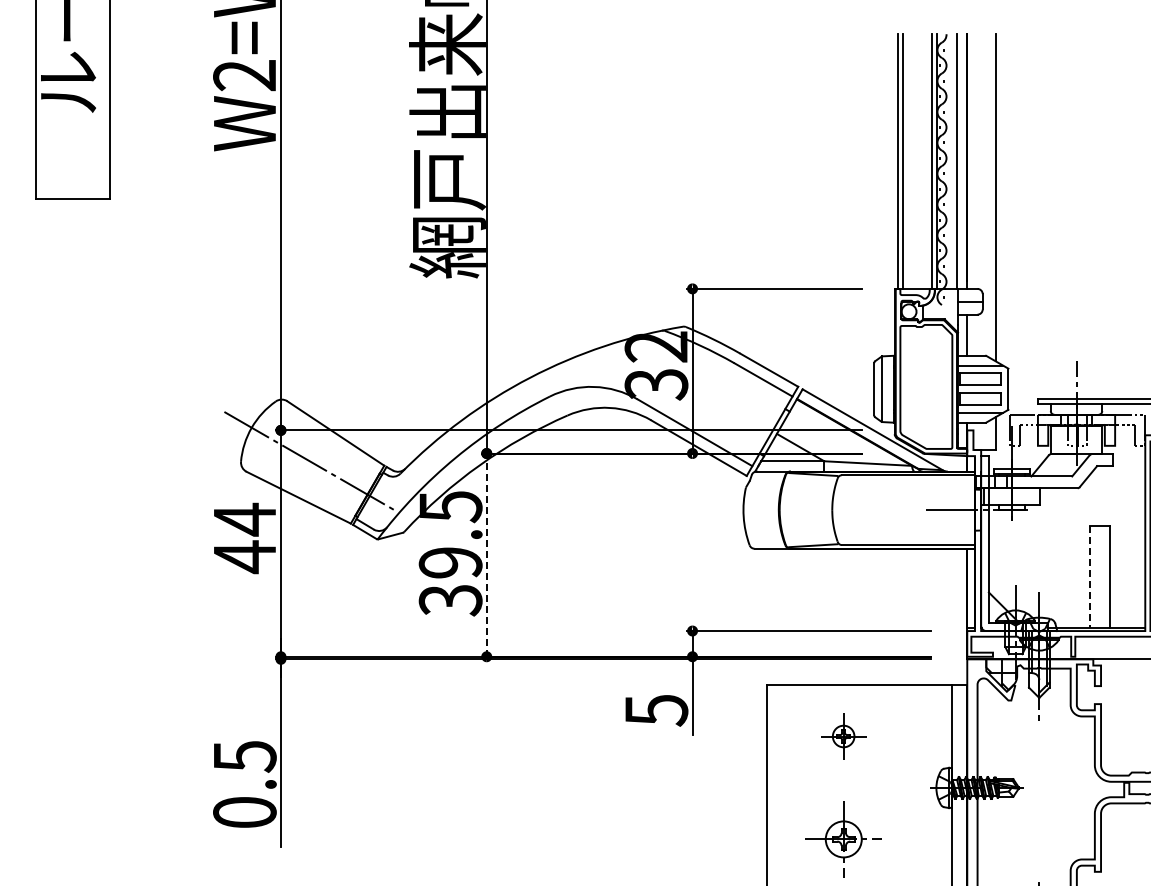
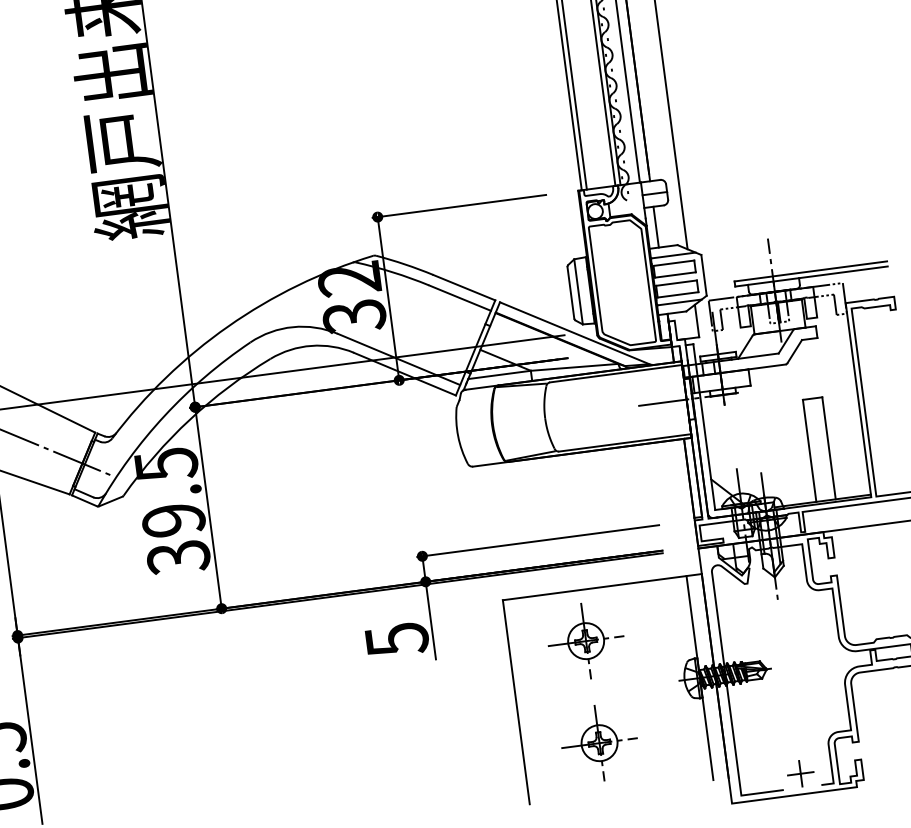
line: (486, 555) -> (208, 508), dashed -> solid
line: (1090, 577) -> (809, 451), dashed -> solid
part: (843, 736) -> (585, 641), size x1.67

